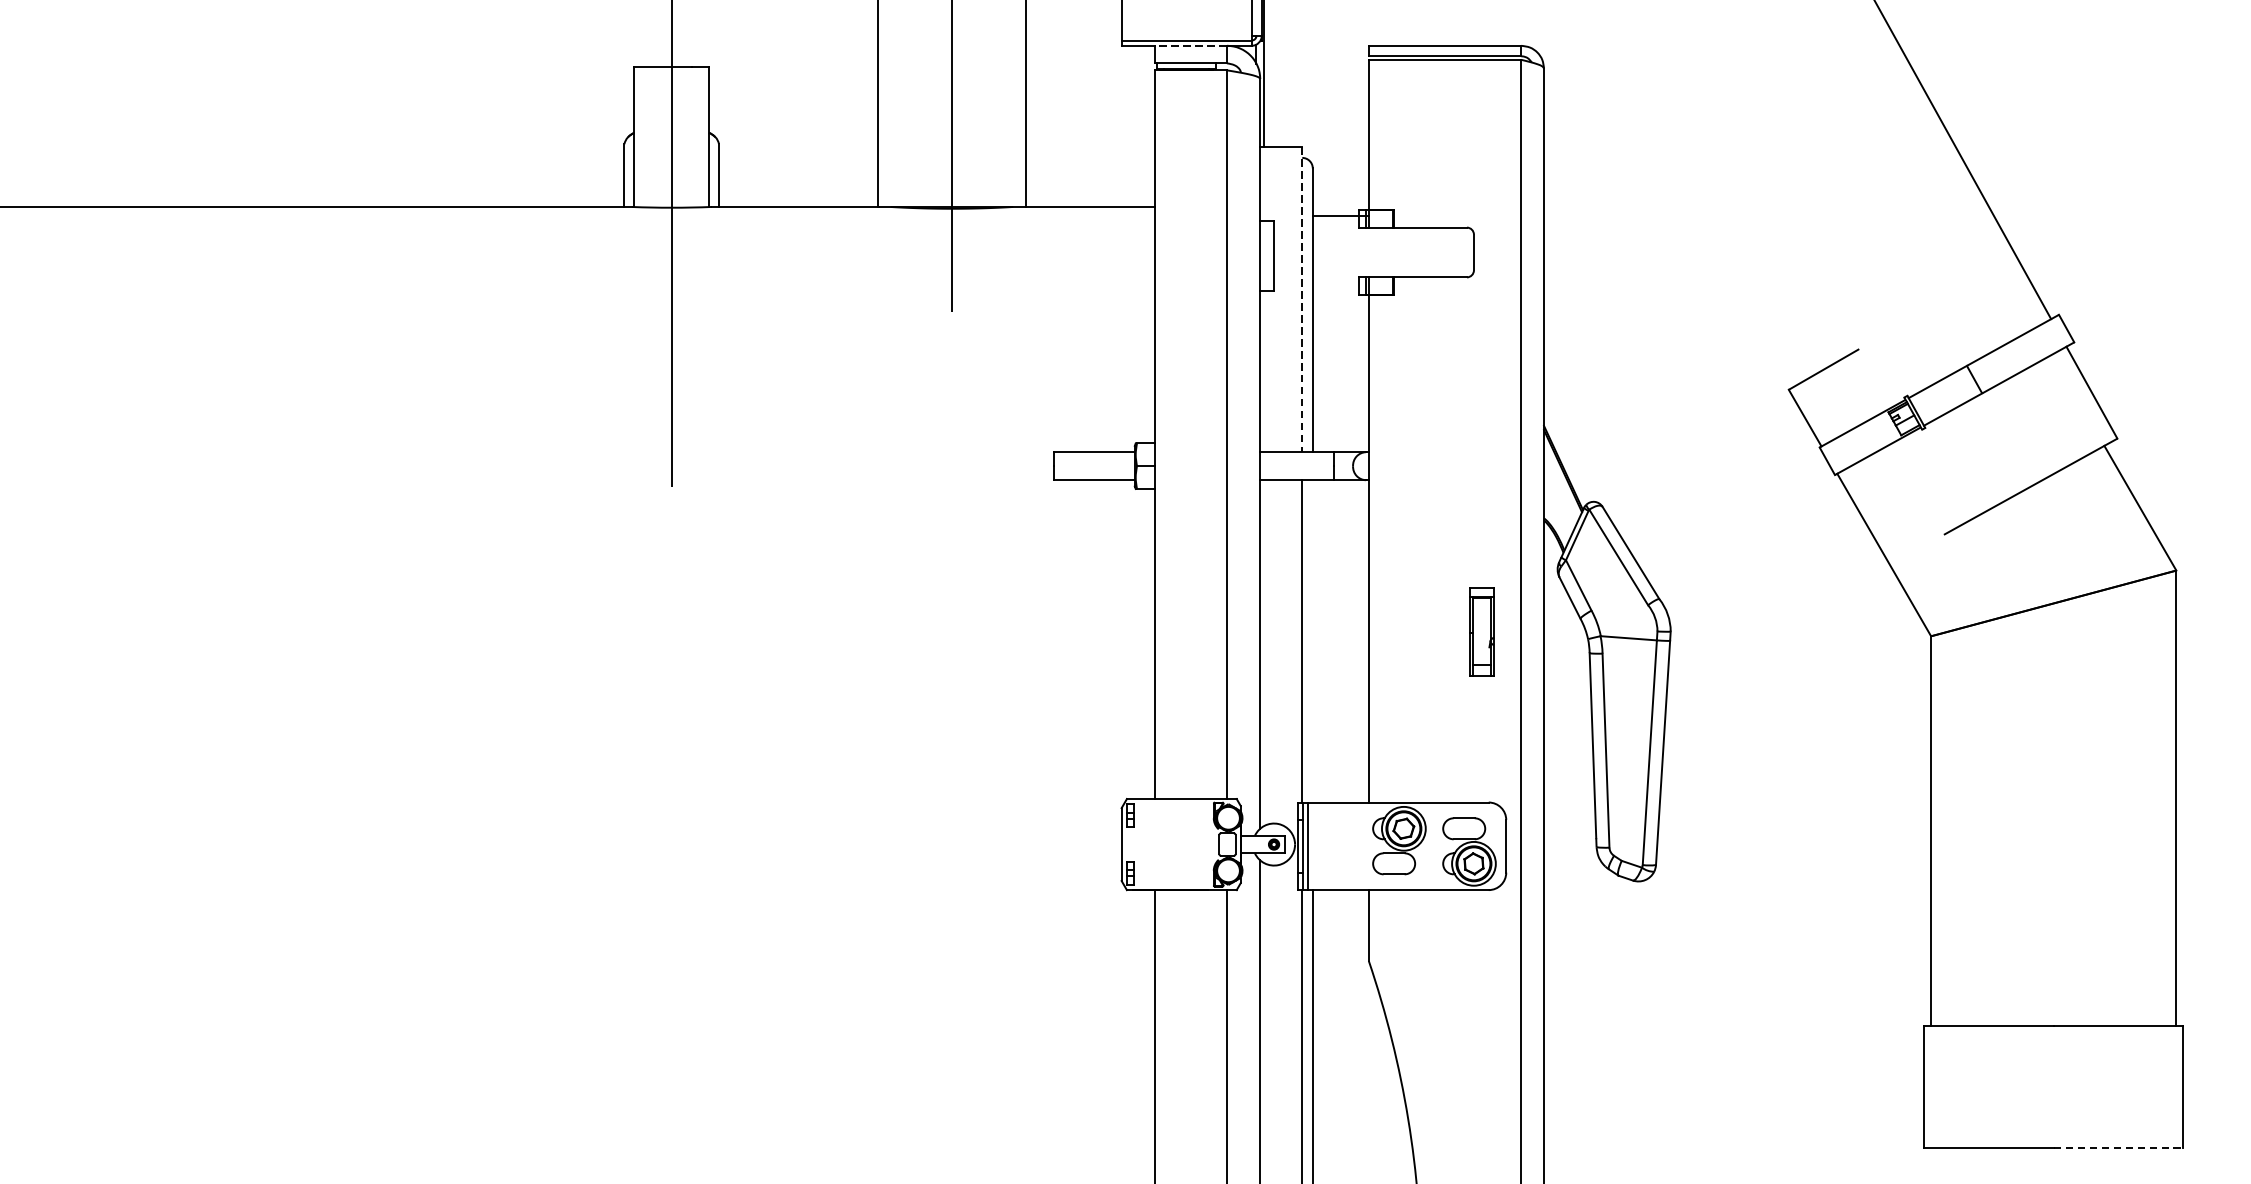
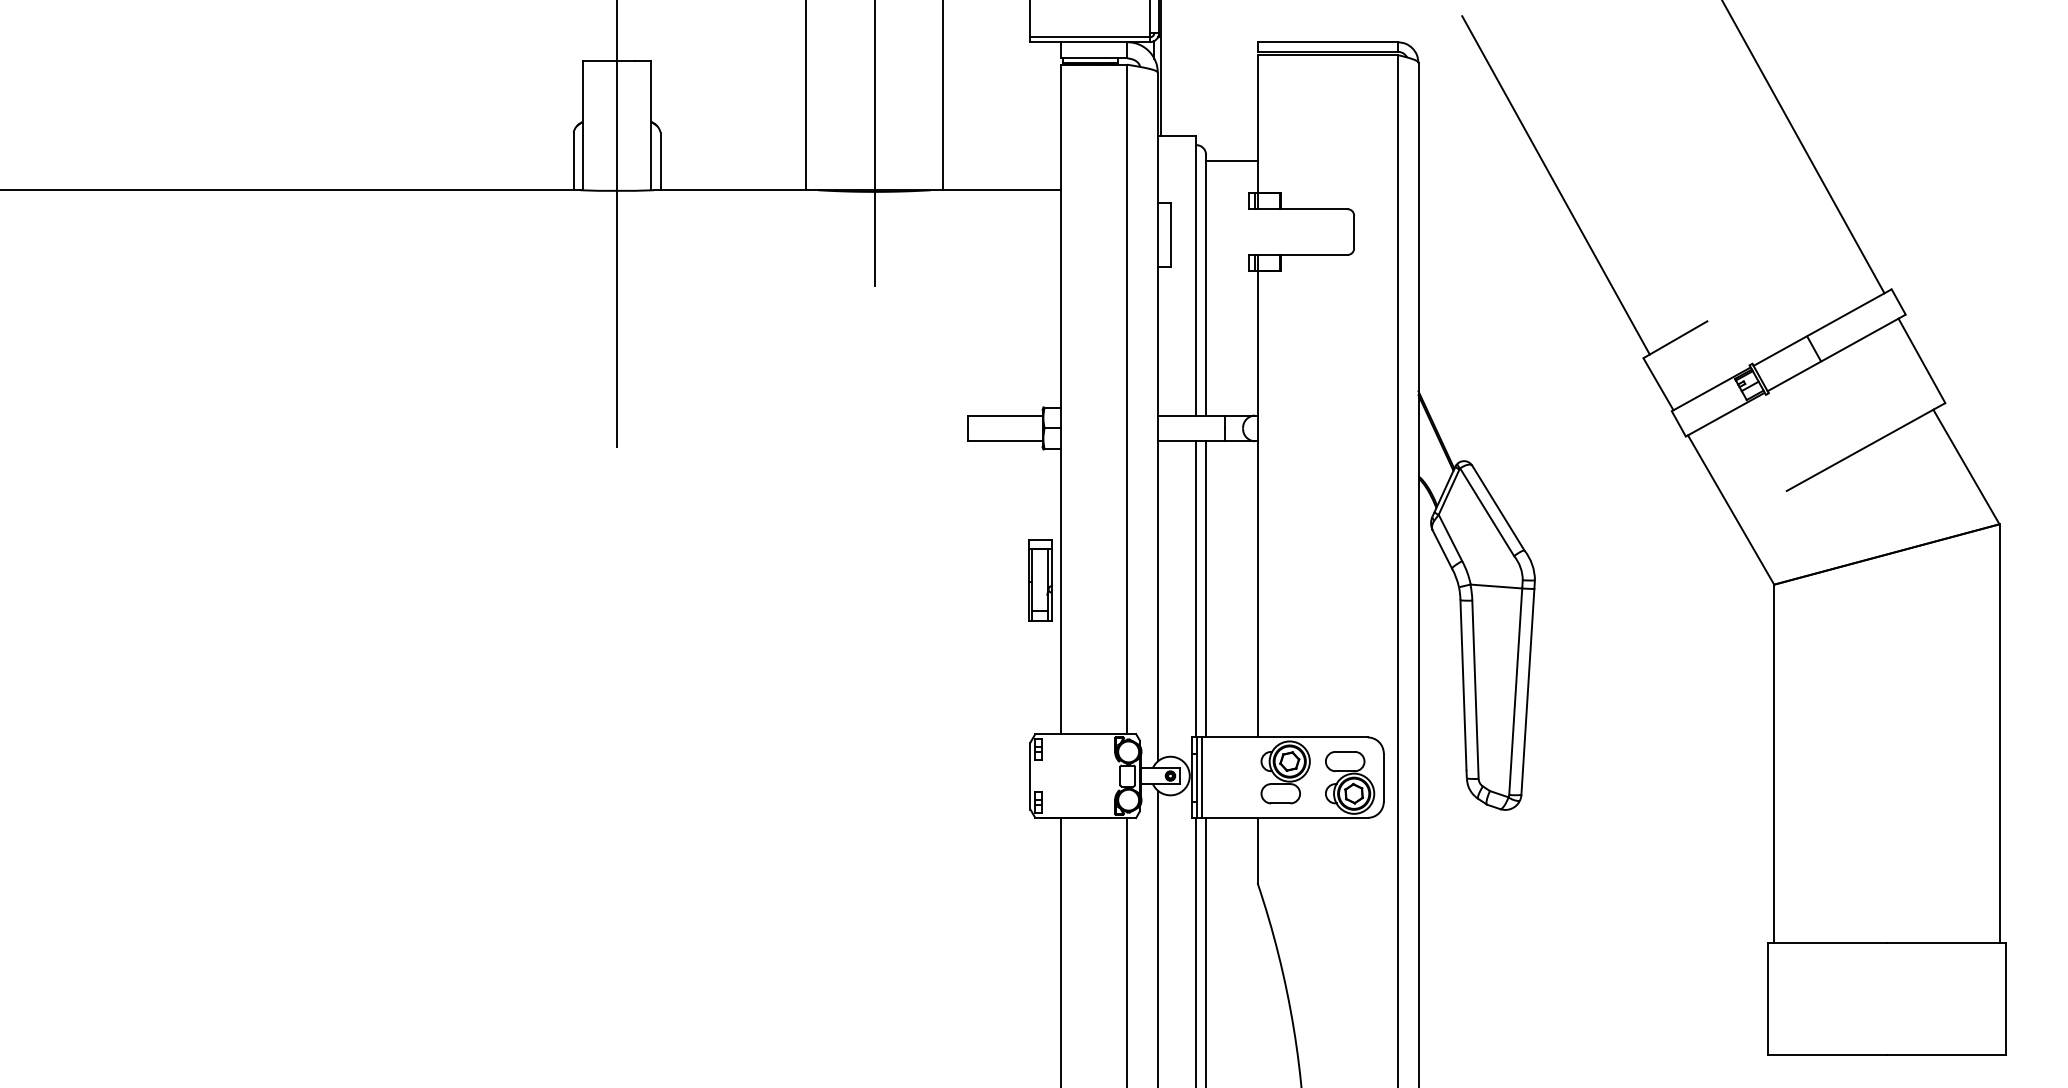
line: (1191, 46) -> (1094, 42), dashed -> solid
line: (1693, 201) -> (1555, 185), added
line: (1340, 215) -> (1231, 161), moved
line: (1302, 300) -> (1196, 276), dashed -> solid
part: (1481, 631) -> (1040, 580), moved
line: (1313, 641) -> (1206, 589), added
line: (2118, 1148) -> (1946, 1055), dashed -> solid

